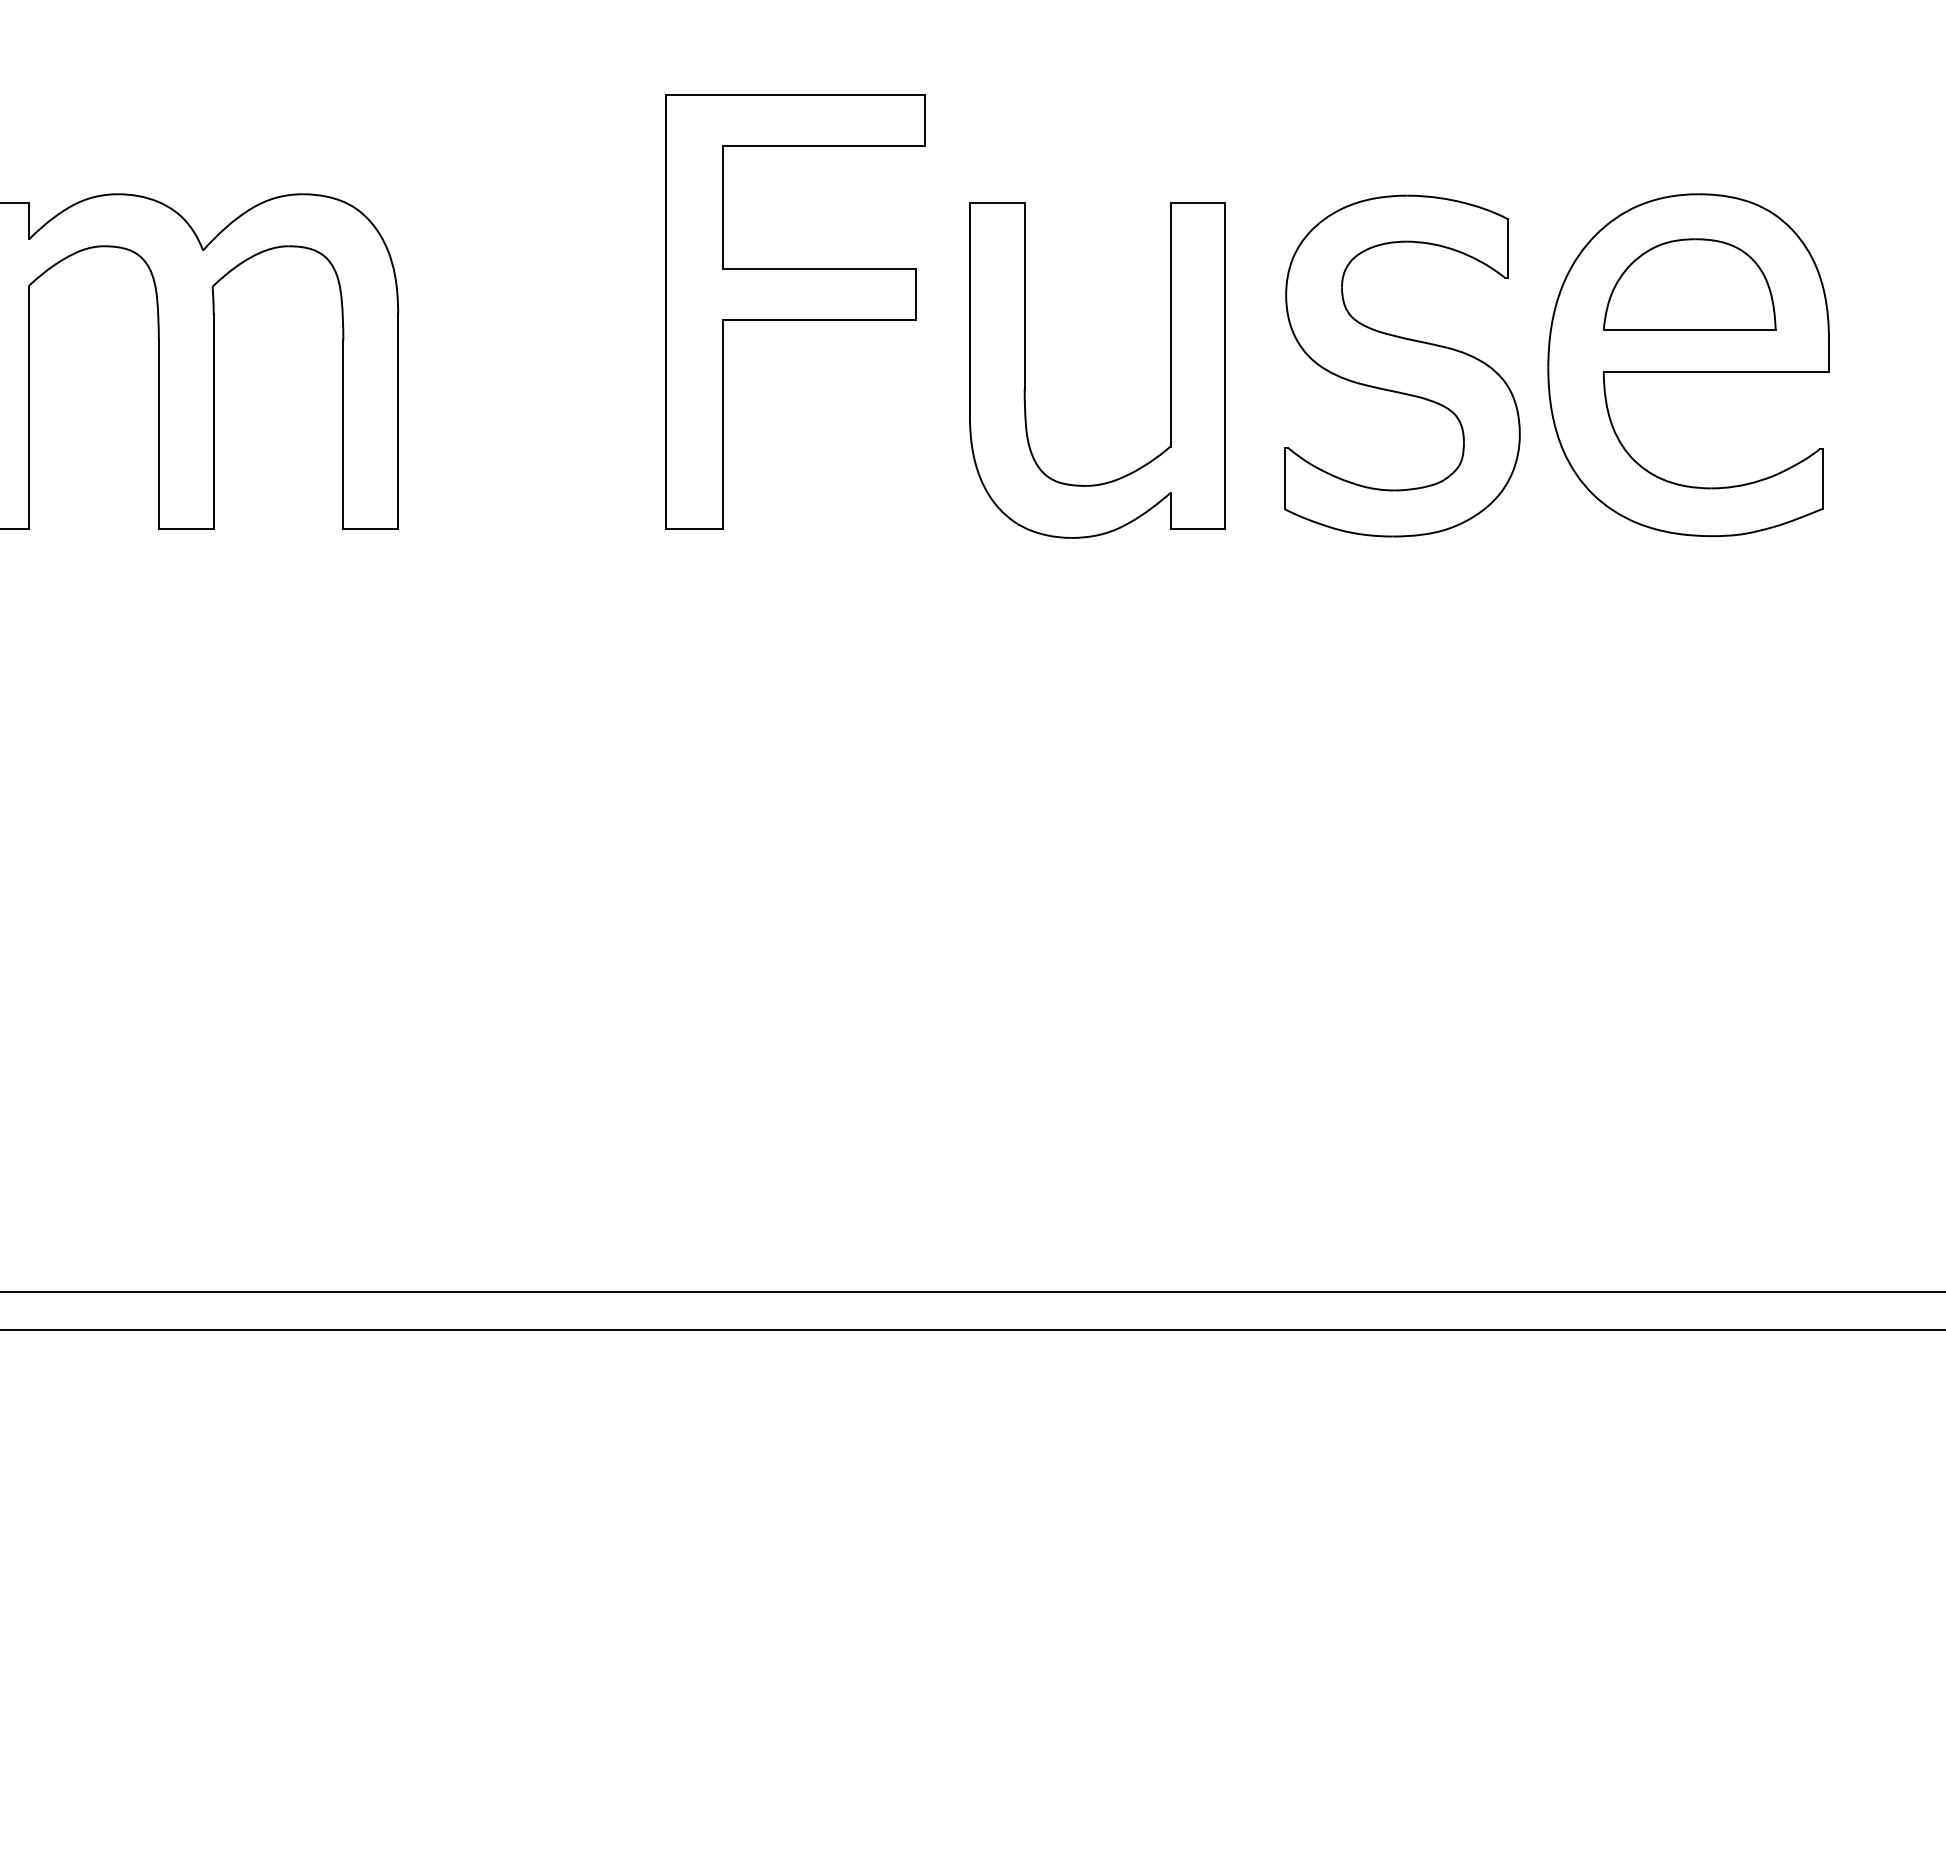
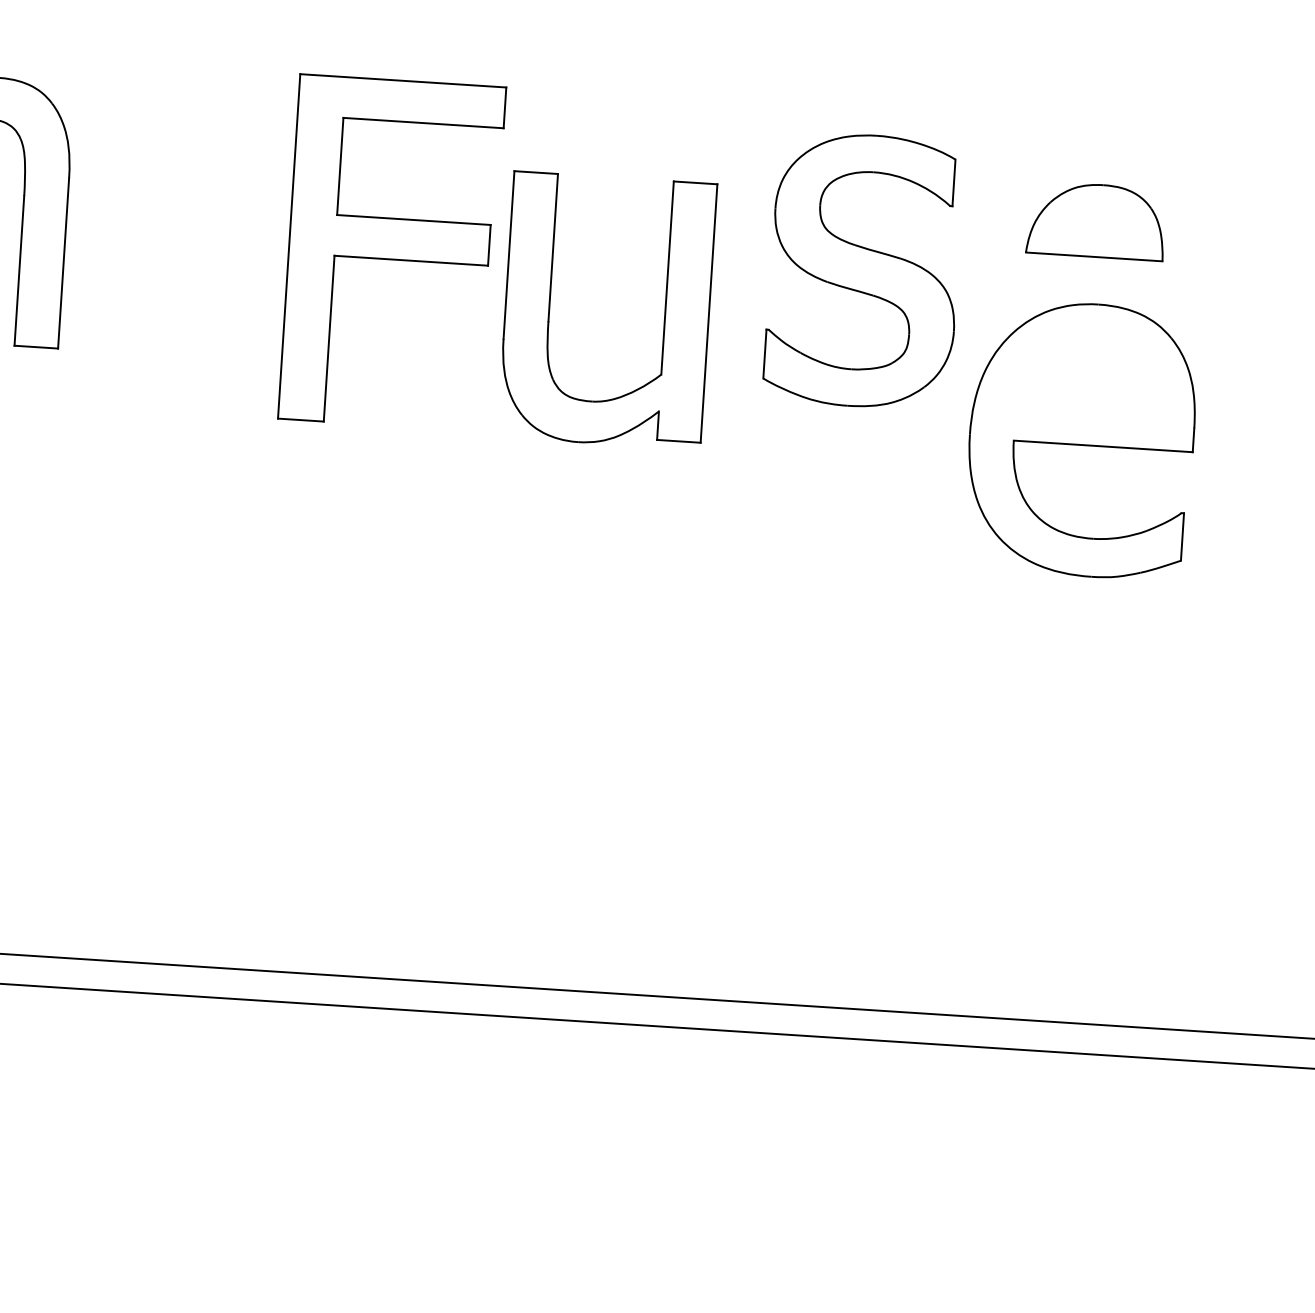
part: (795, 311) -> (392, 252), moved
part: (1688, 364) -> (1081, 439), moved
part: (1025, 370) -> (550, 306), moved

